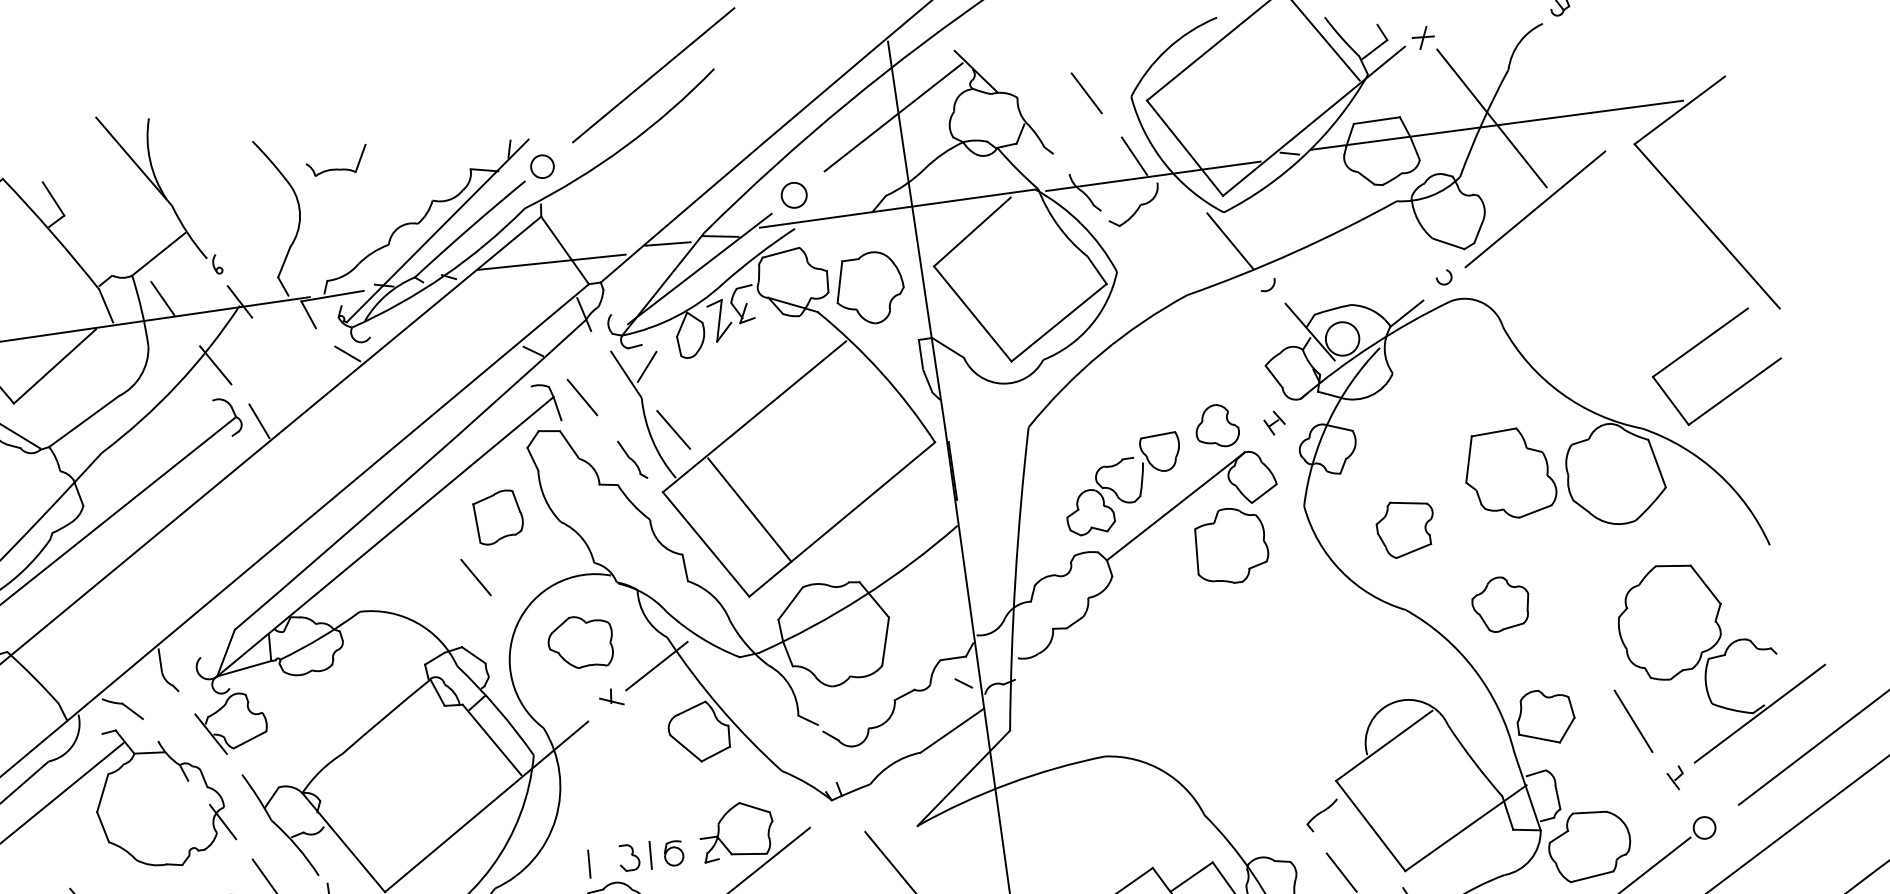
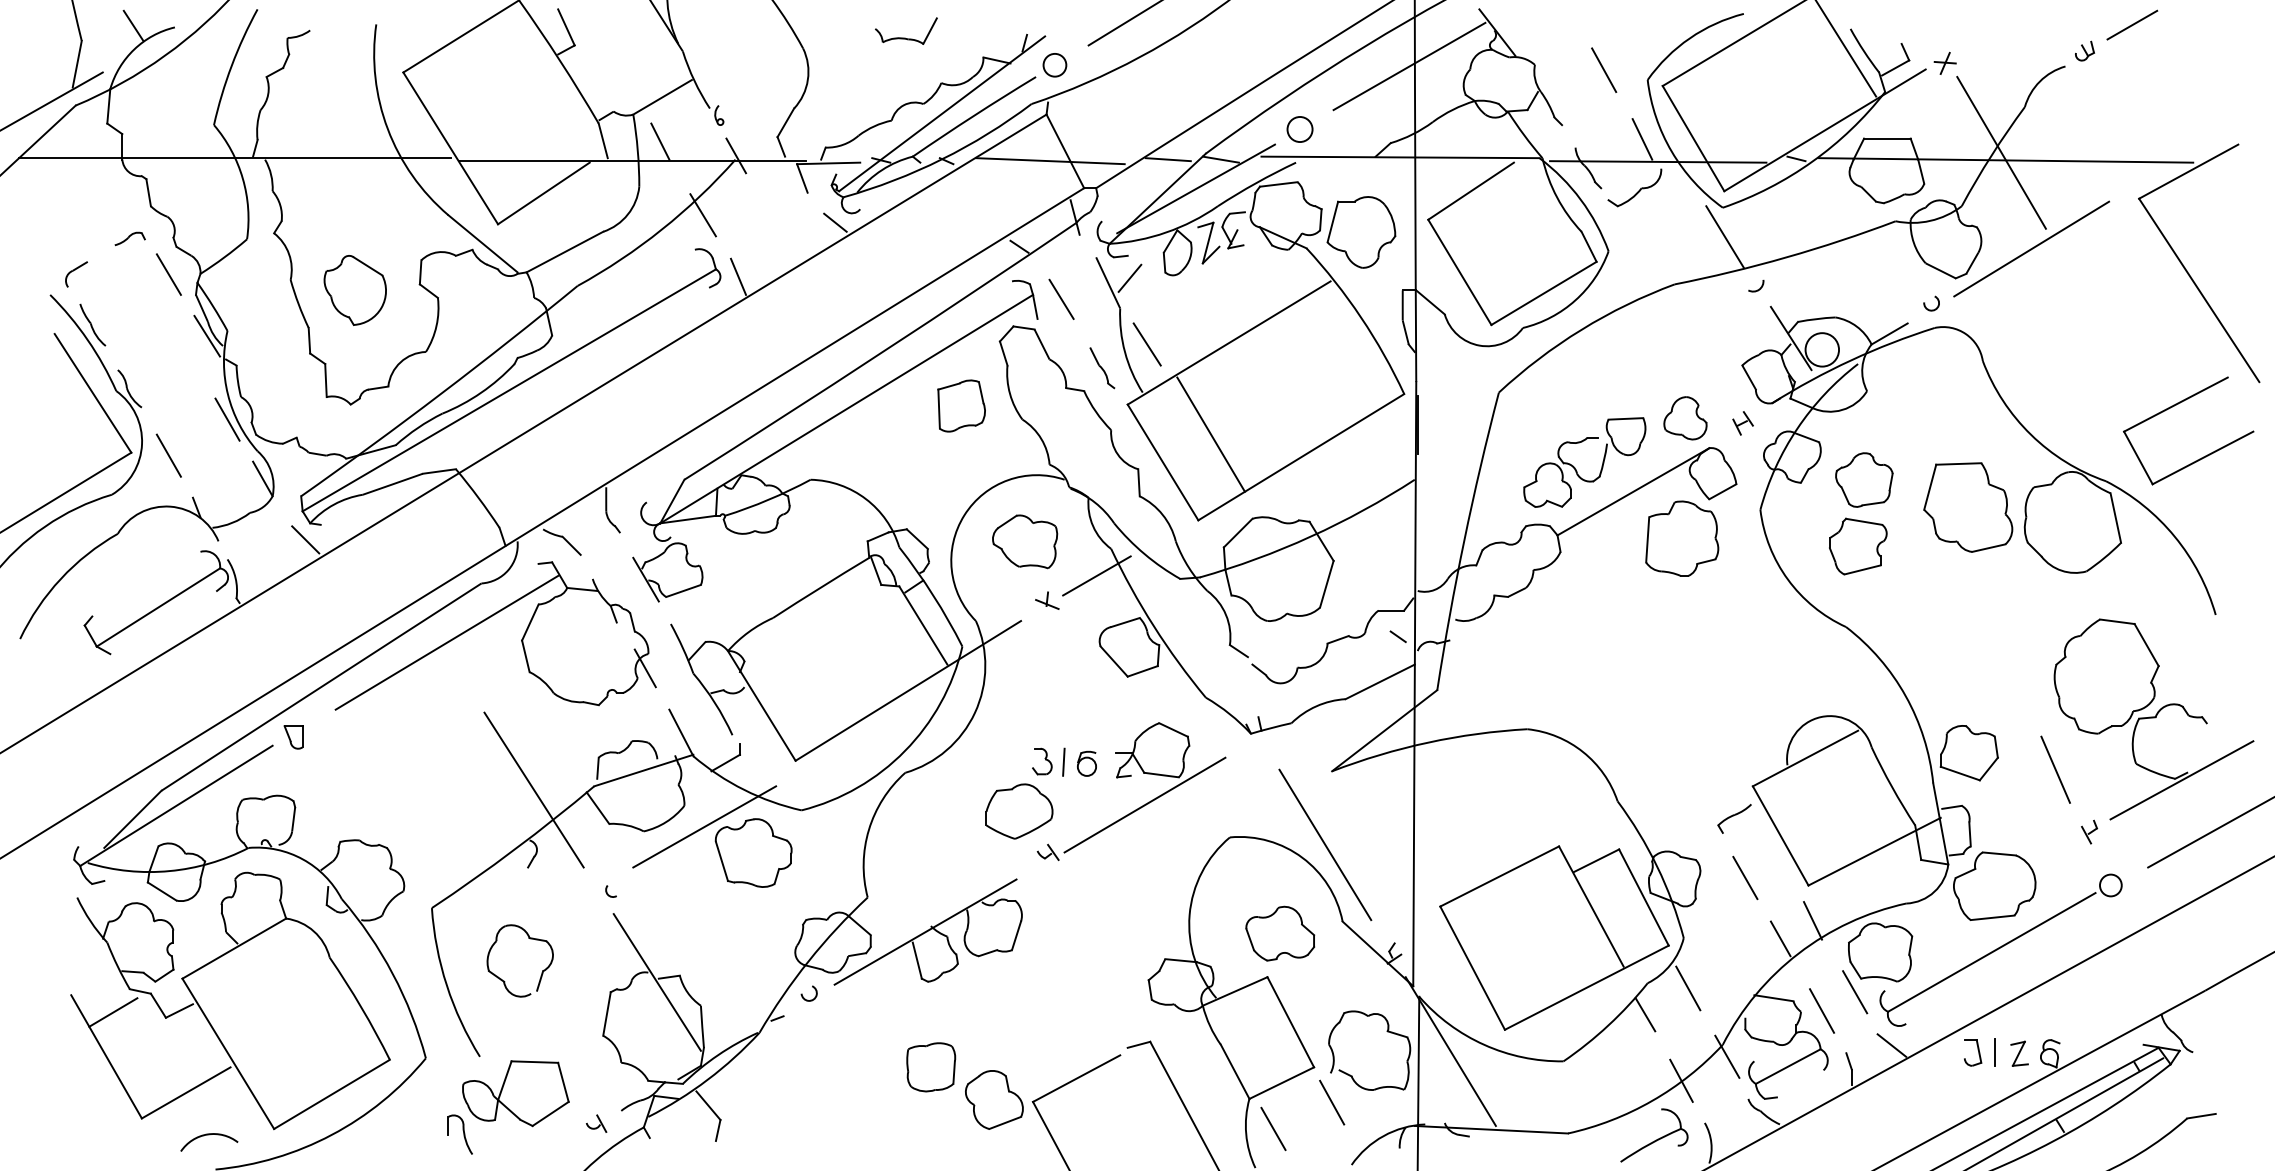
part: (337, 168) -> (905, 37), moved
line: (475, 576) -> (930, 461), removed
part: (1501, 603) -> (1864, 479), moved
line: (588, 863) -> (1001, 761), removed

